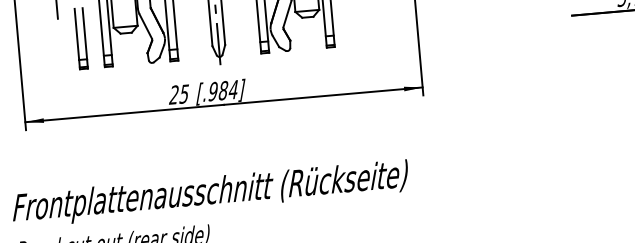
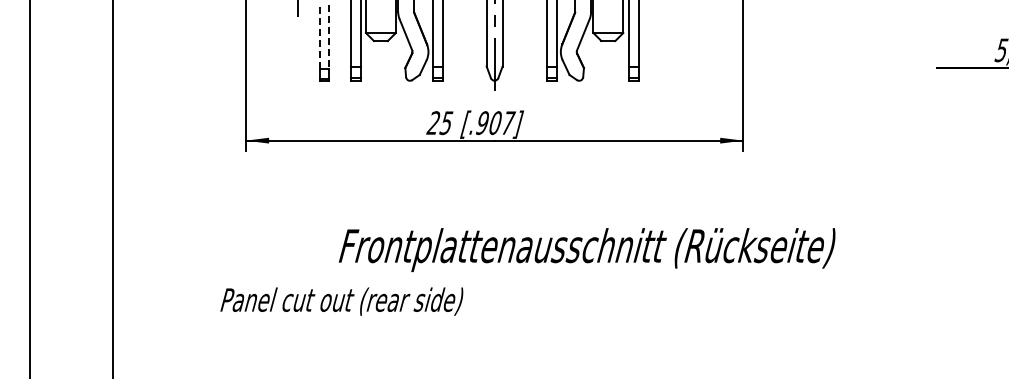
line: (84, 33) -> (329, 37), solid -> dashed
line: (76, 34) -> (319, 37), solid -> dashed
text: (229, 89) -> (502, 122), [.984] -> [.907]
text: (209, 194) -> (586, 250), moved

